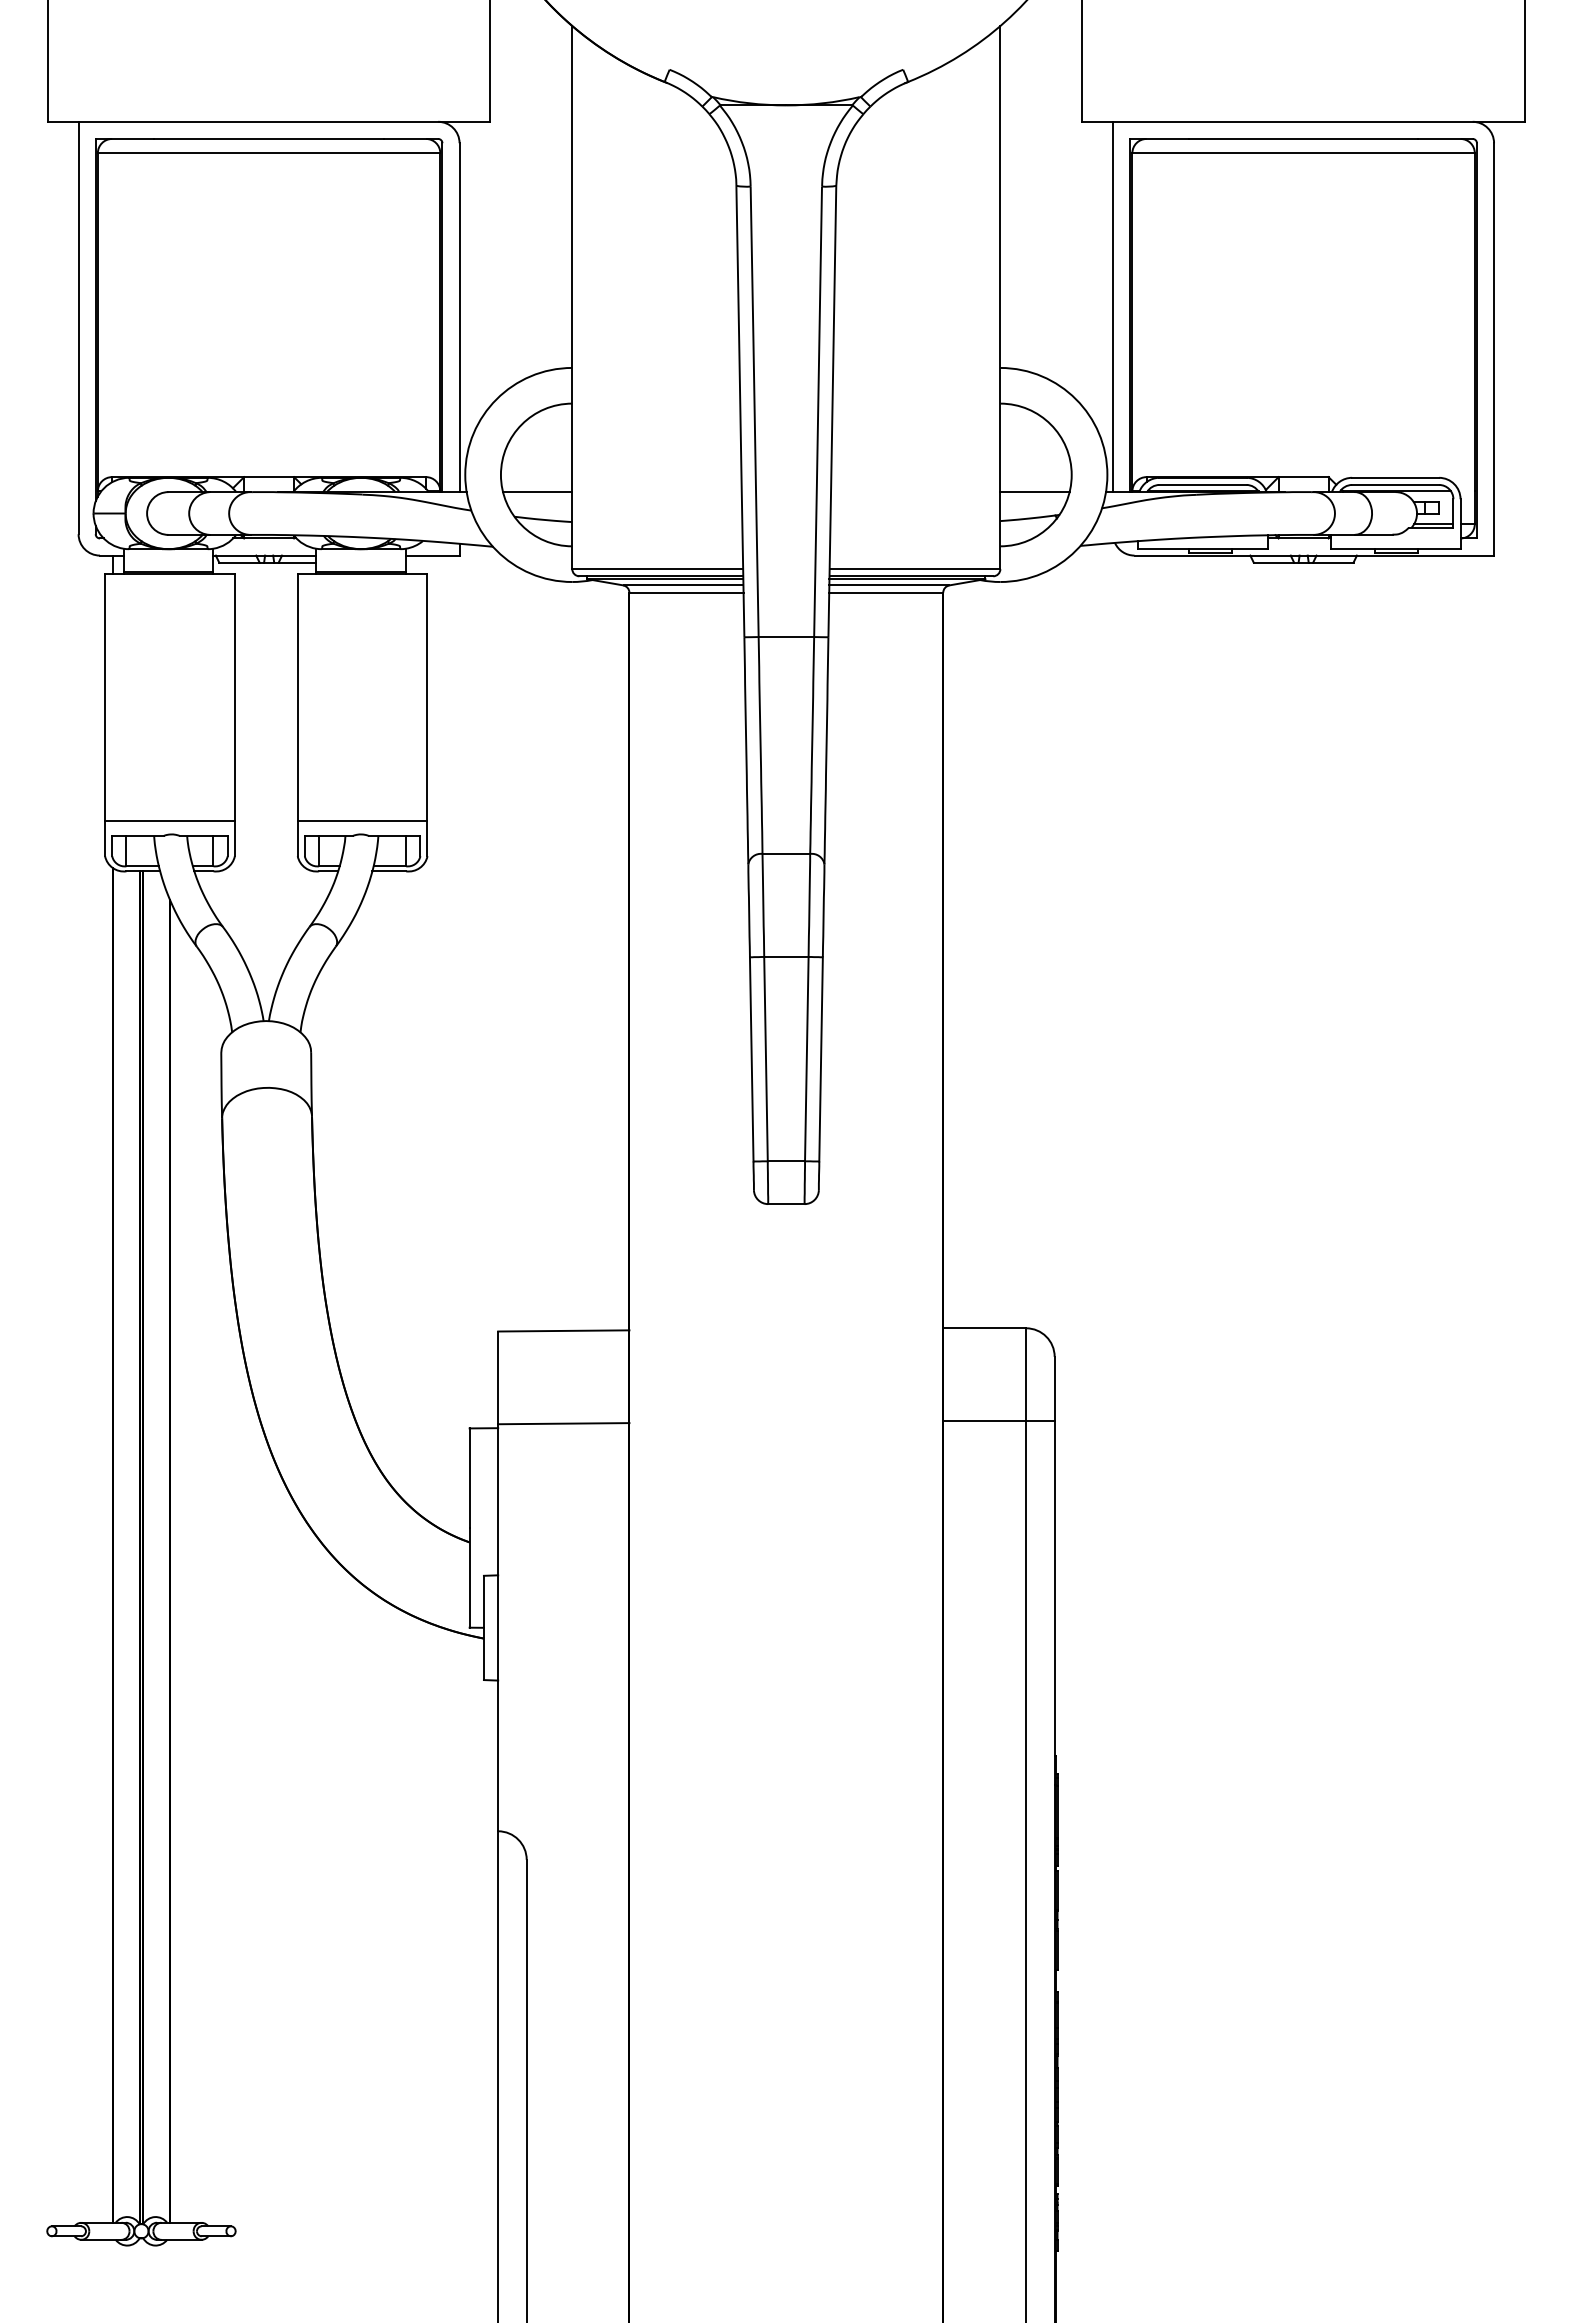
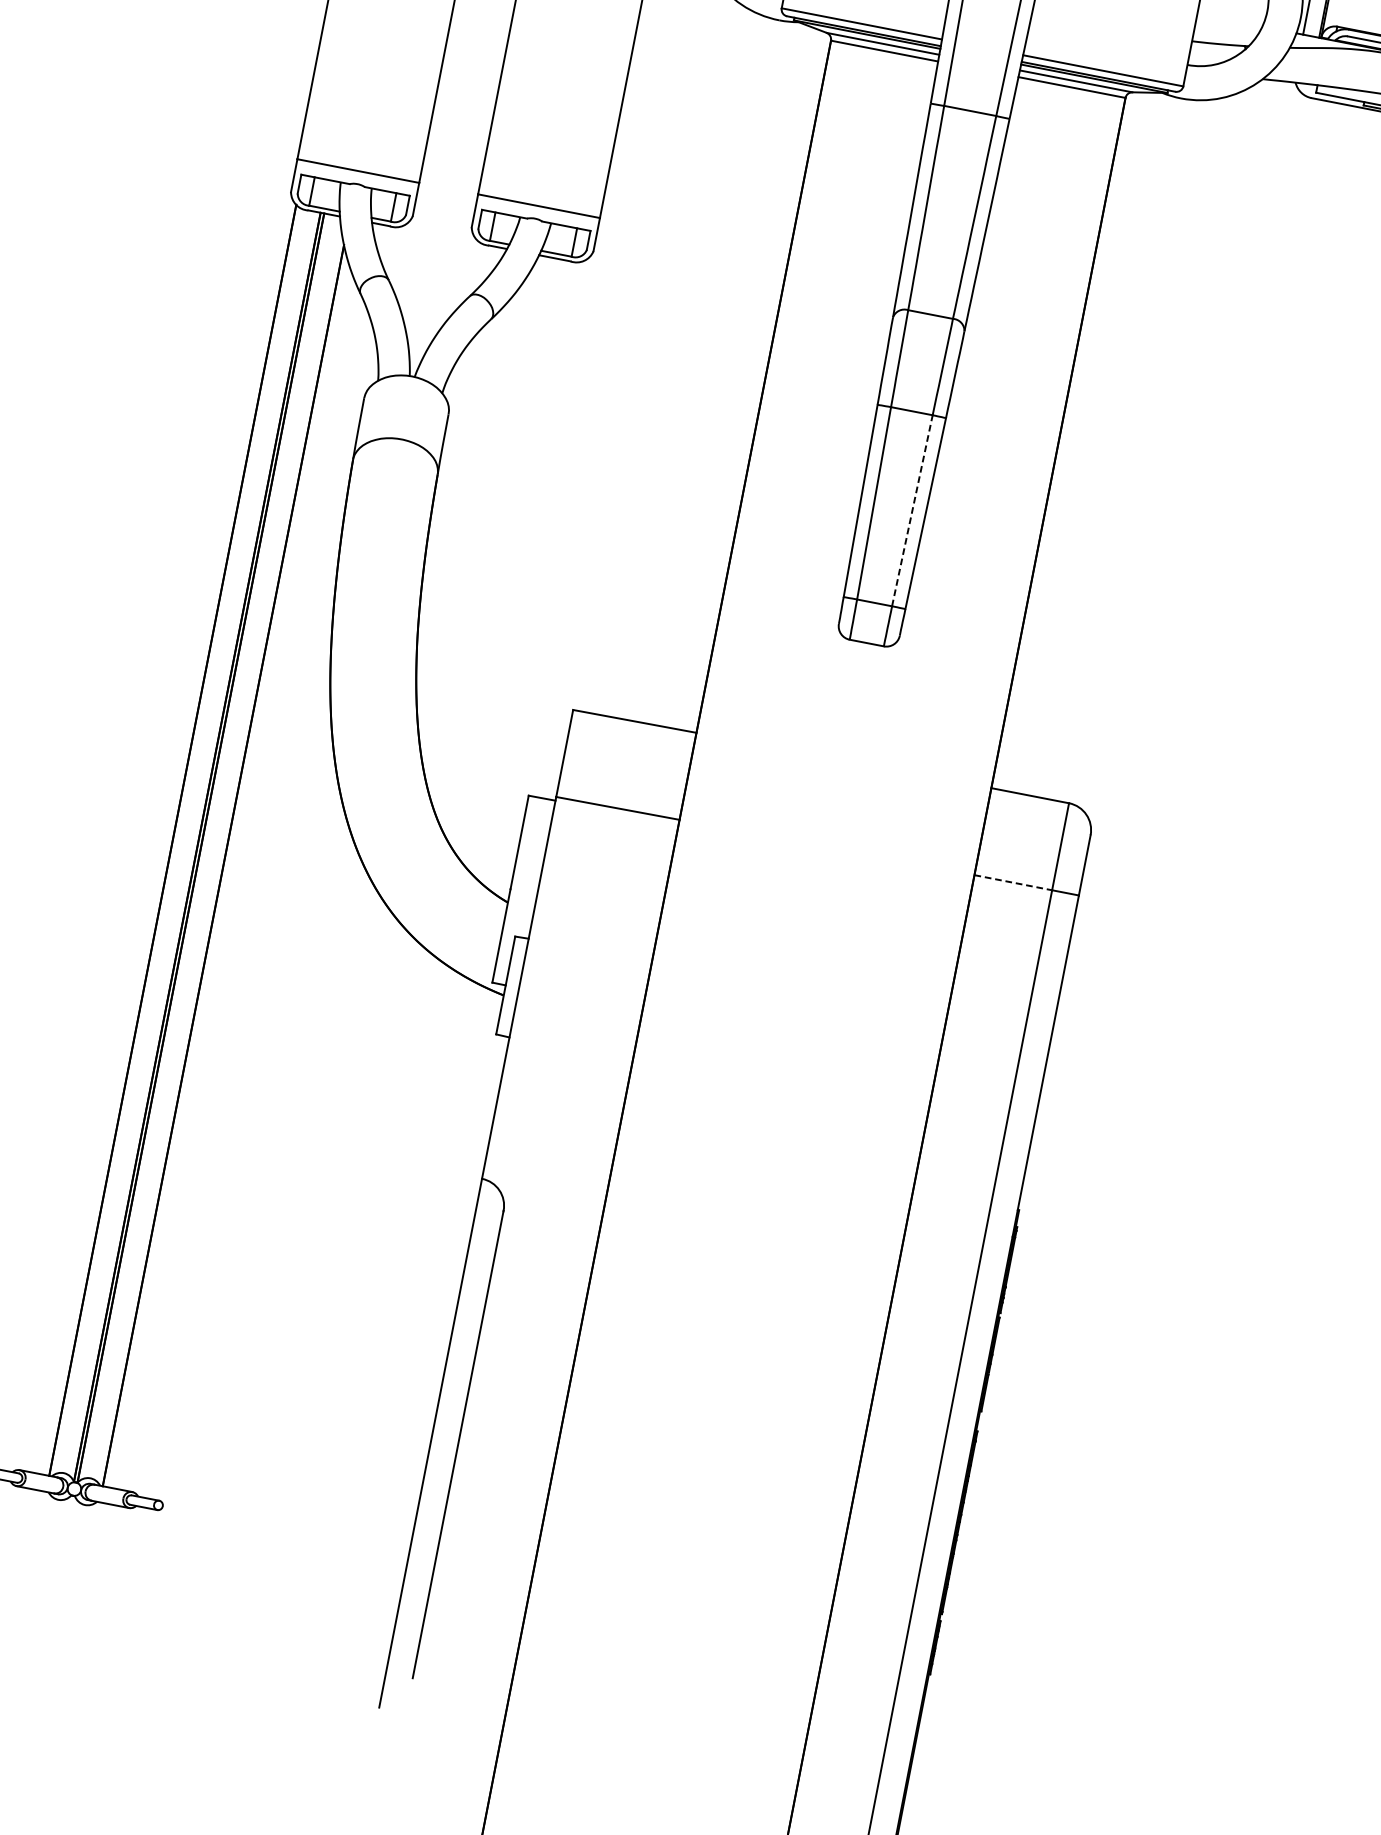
line: (1034, 492) -> (1229, 20), removed
line: (806, 1058) -> (912, 510), solid -> dashed
line: (985, 1421) -> (1013, 883), solid -> dashed

